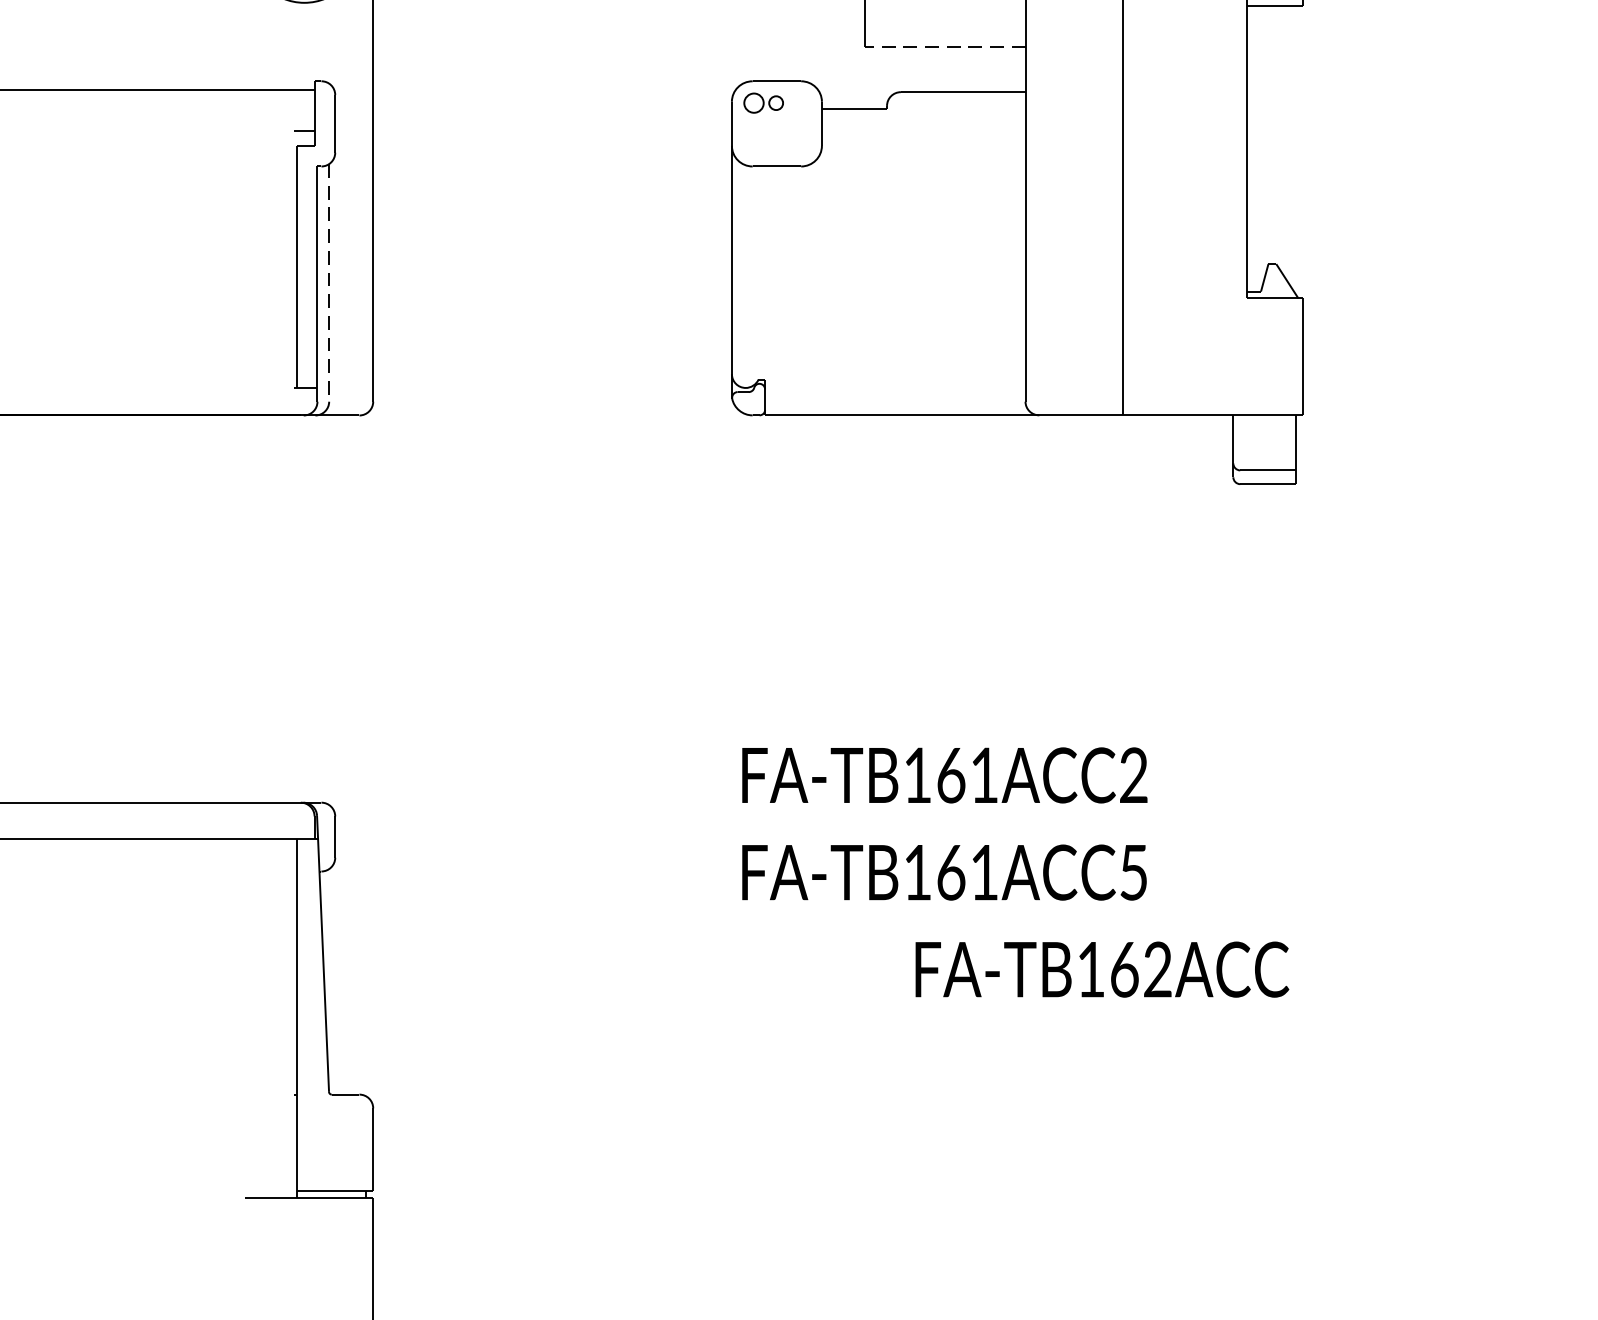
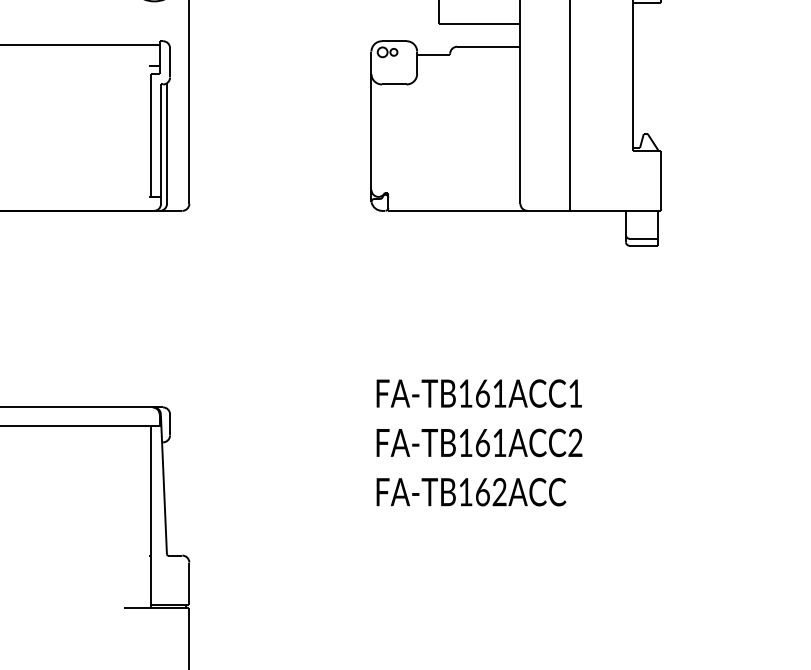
line: (944, 46) -> (479, 23), dashed -> solid
line: (330, 284) -> (167, 144), dashed -> solid
text: (1133, 775) -> (575, 393), FA-TB161ACC2 -> FA-TB161ACC1
text: (1133, 871) -> (575, 442), FA-TB161ACC5 -> FA-TB161ACC2
text: (1102, 970) -> (471, 492), moved

